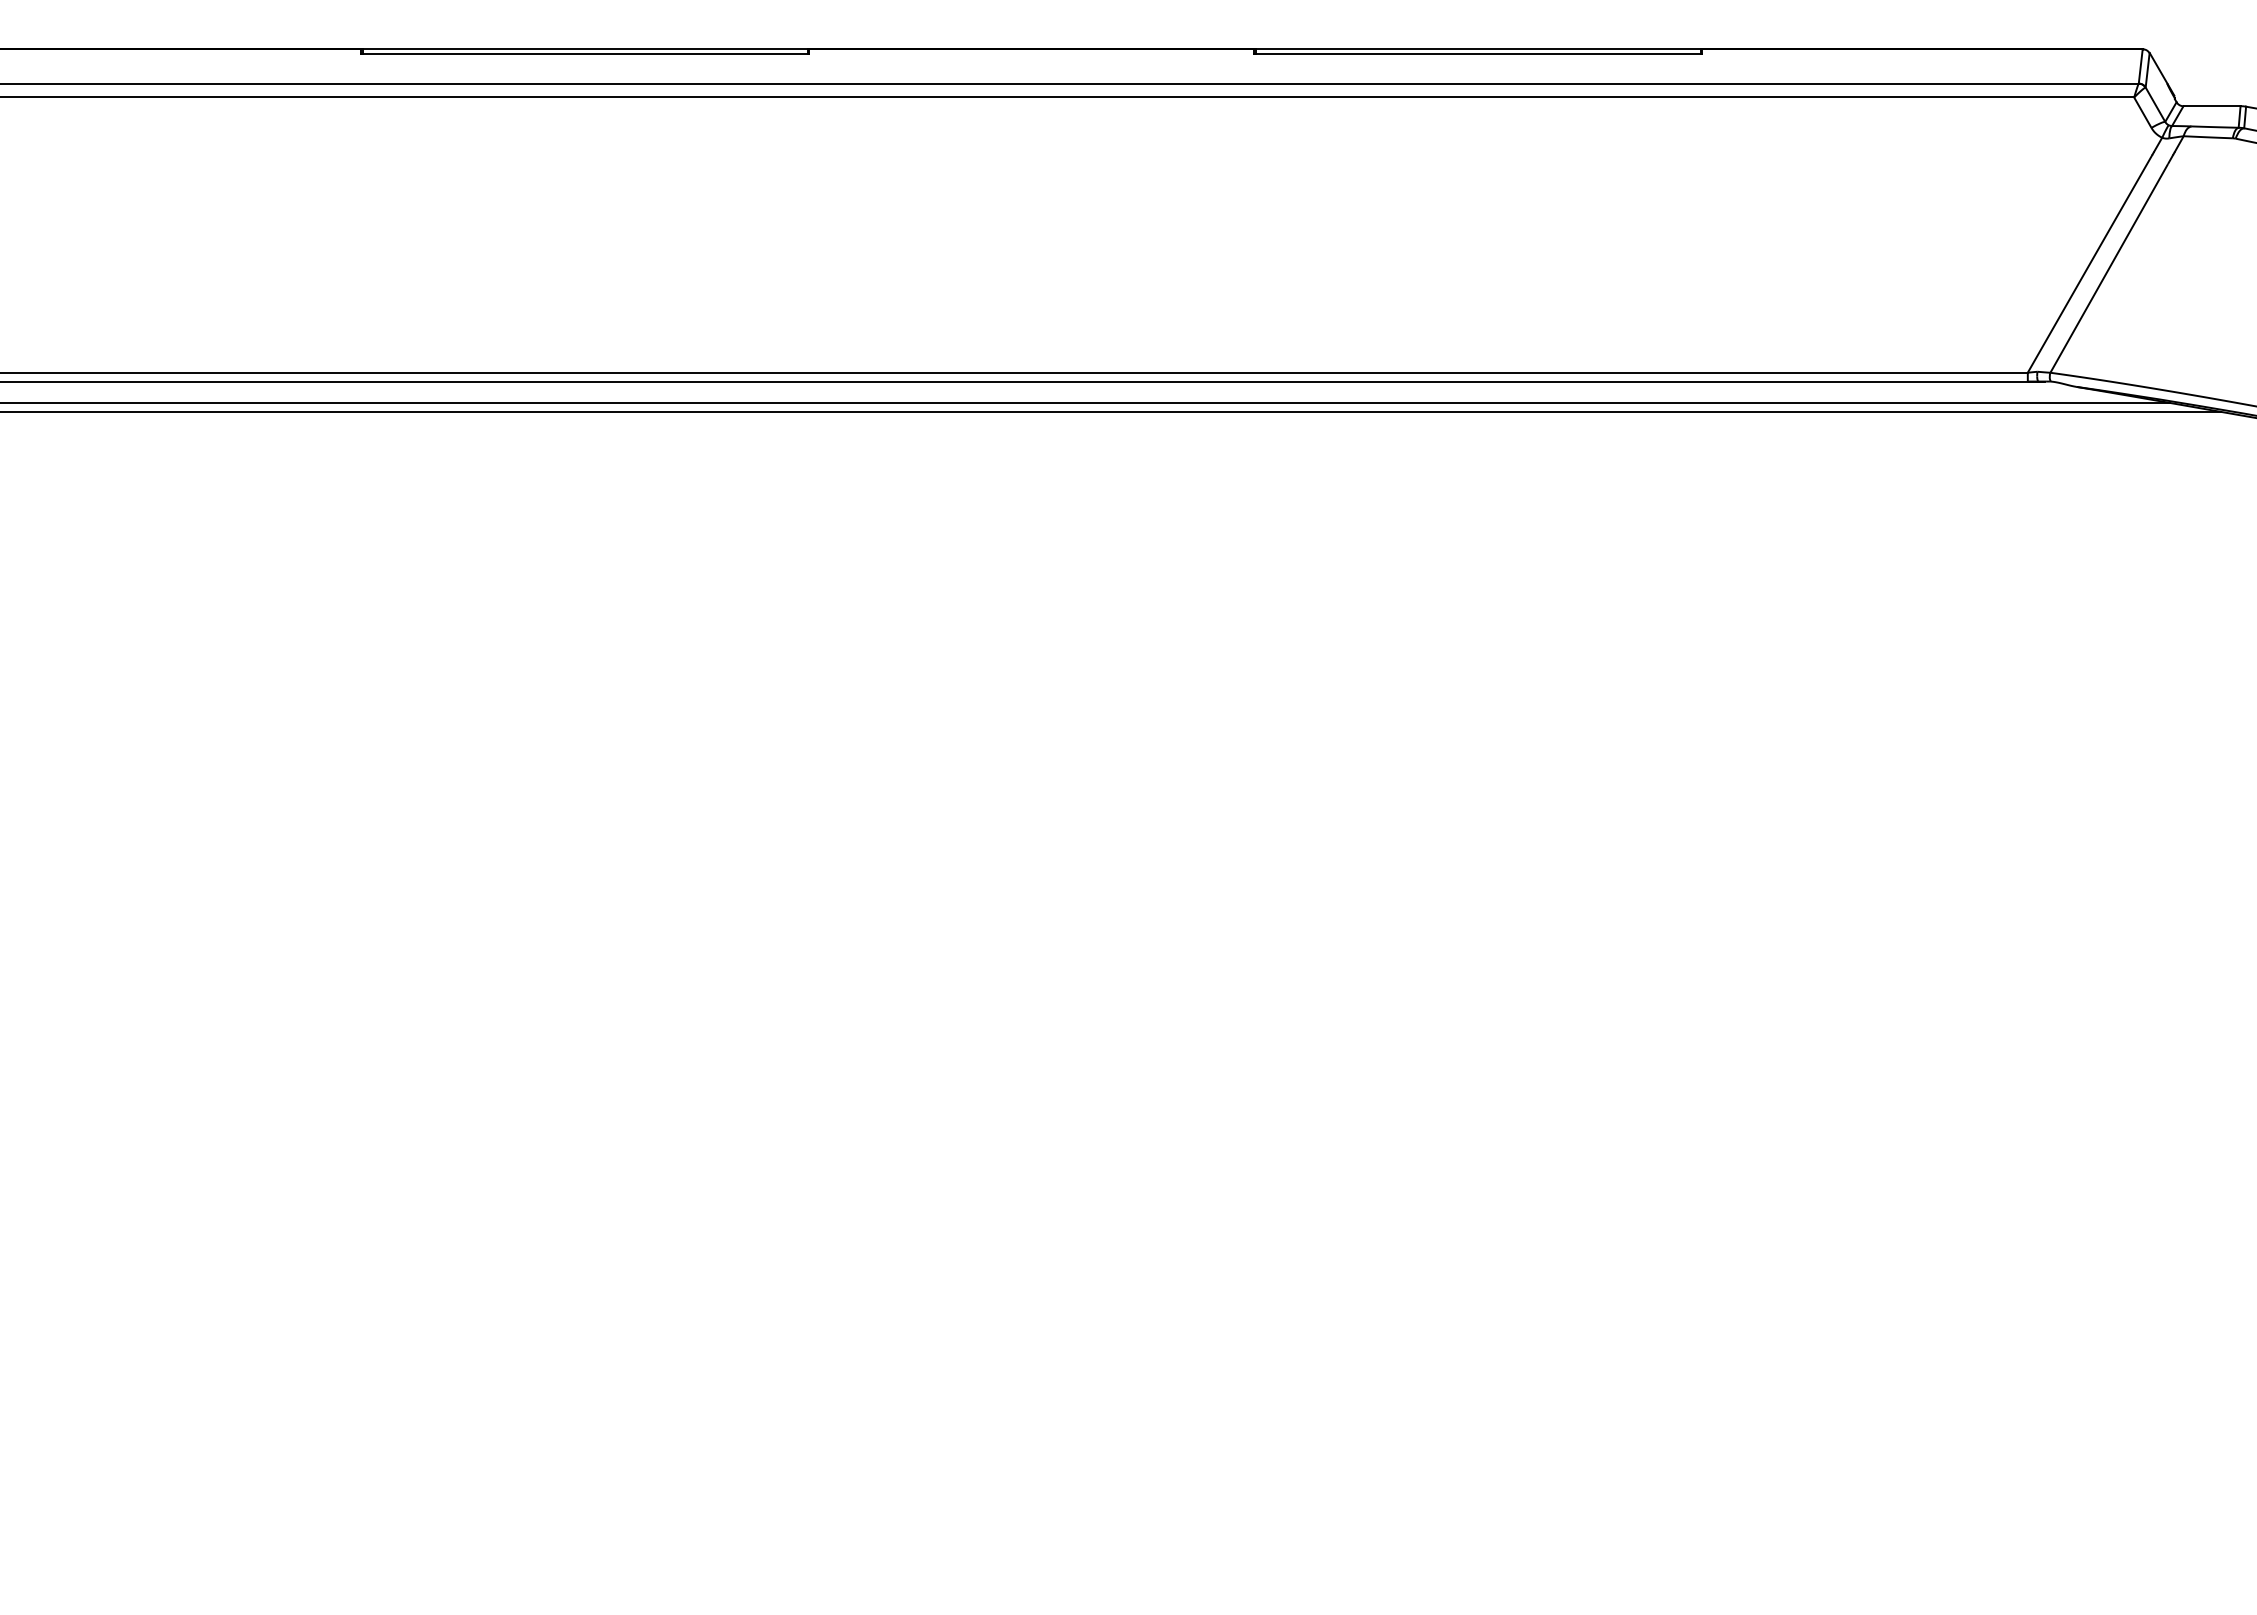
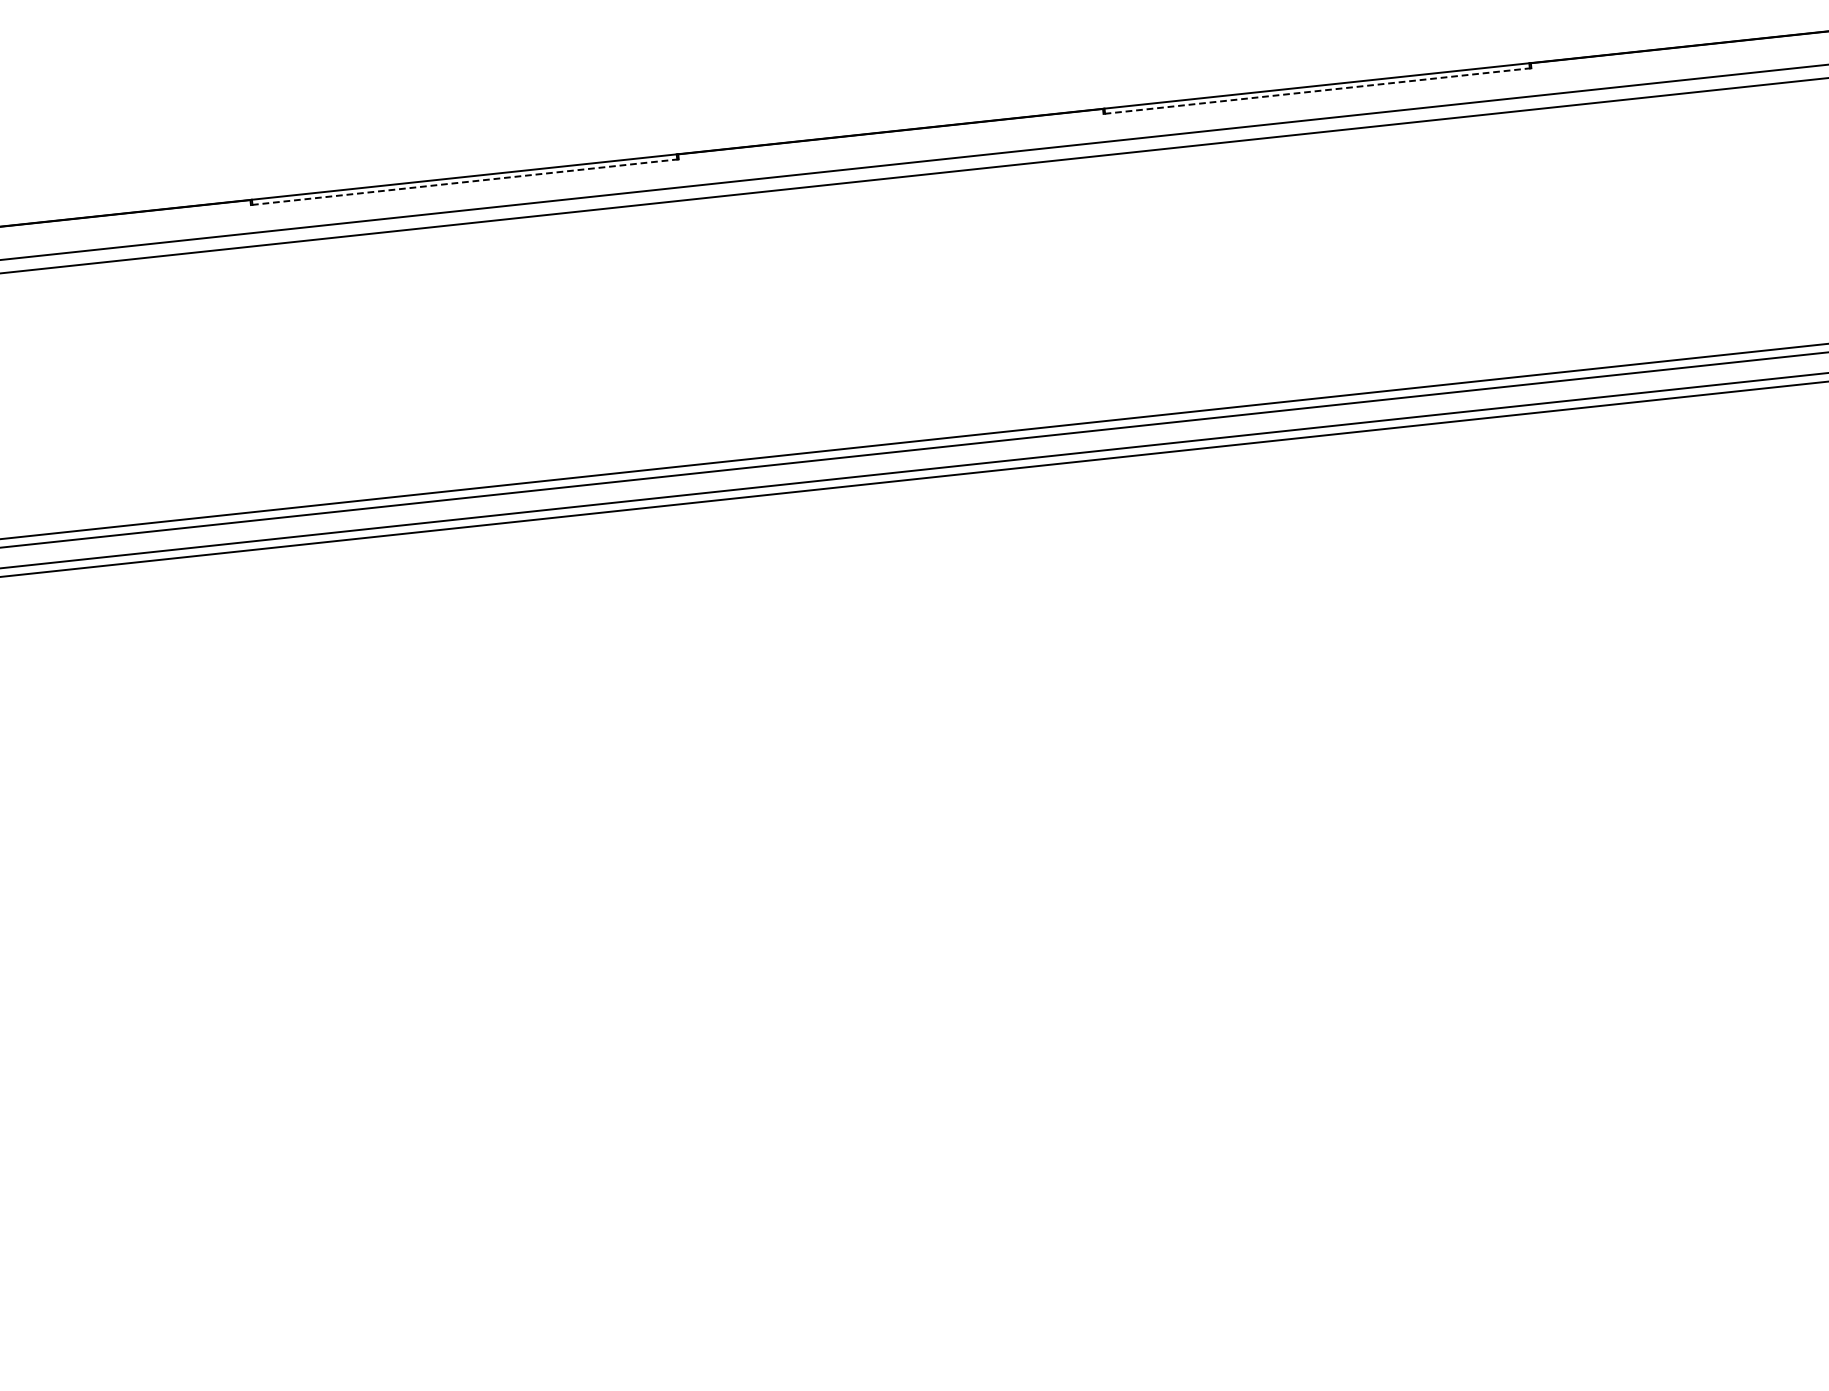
line: (584, 54) -> (464, 182), solid -> dashed
line: (1477, 54) -> (1316, 91), solid -> dashed

